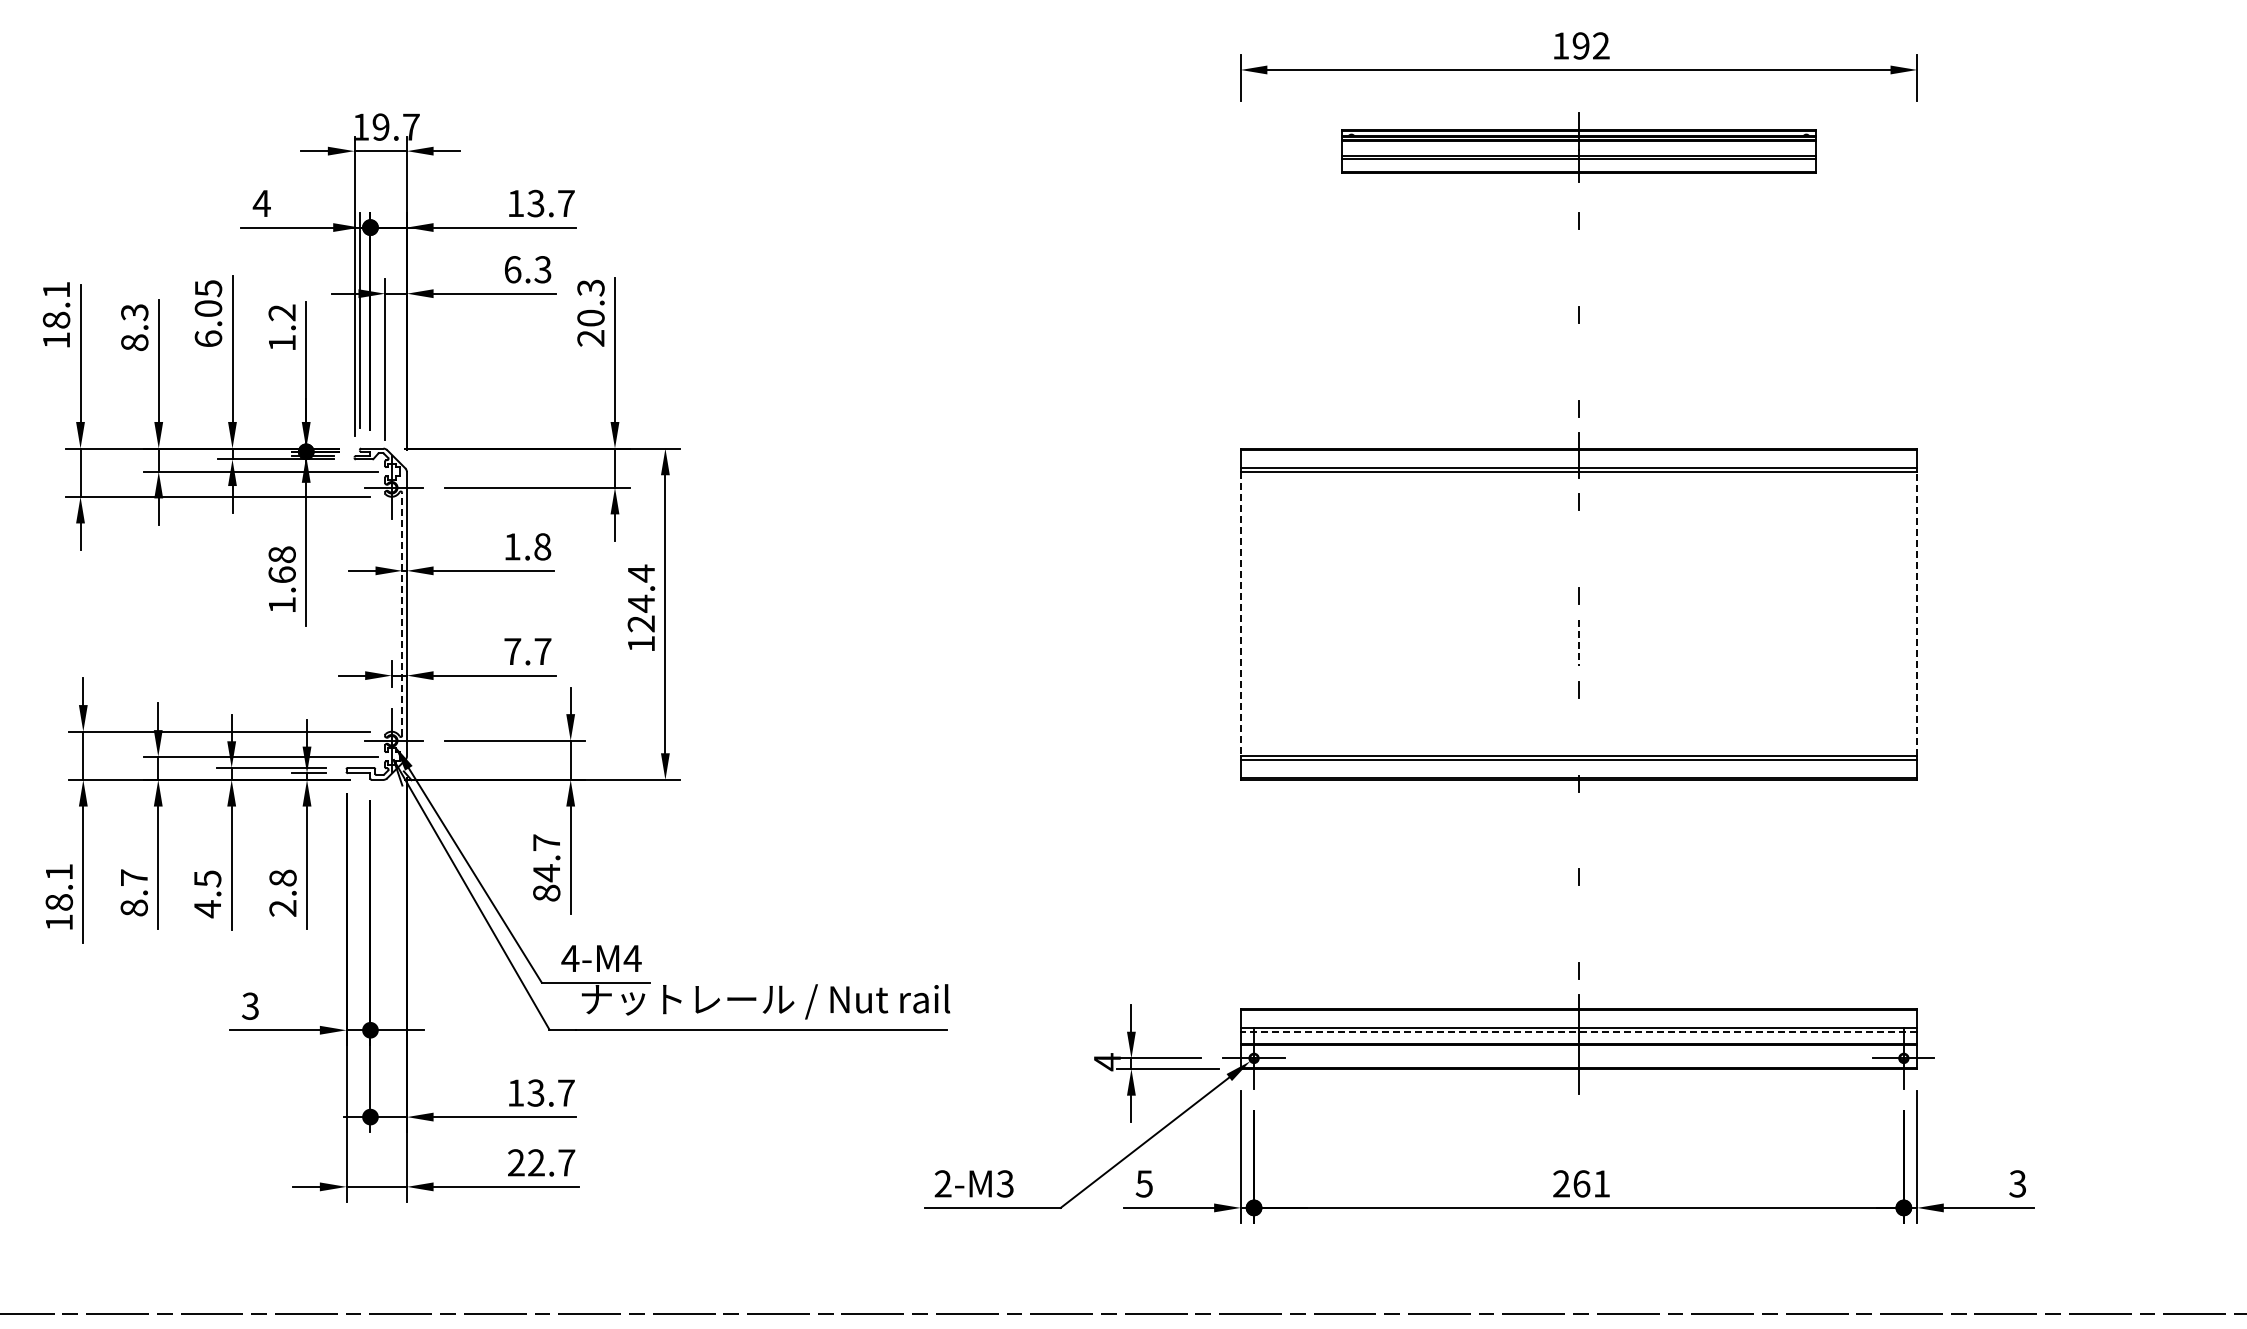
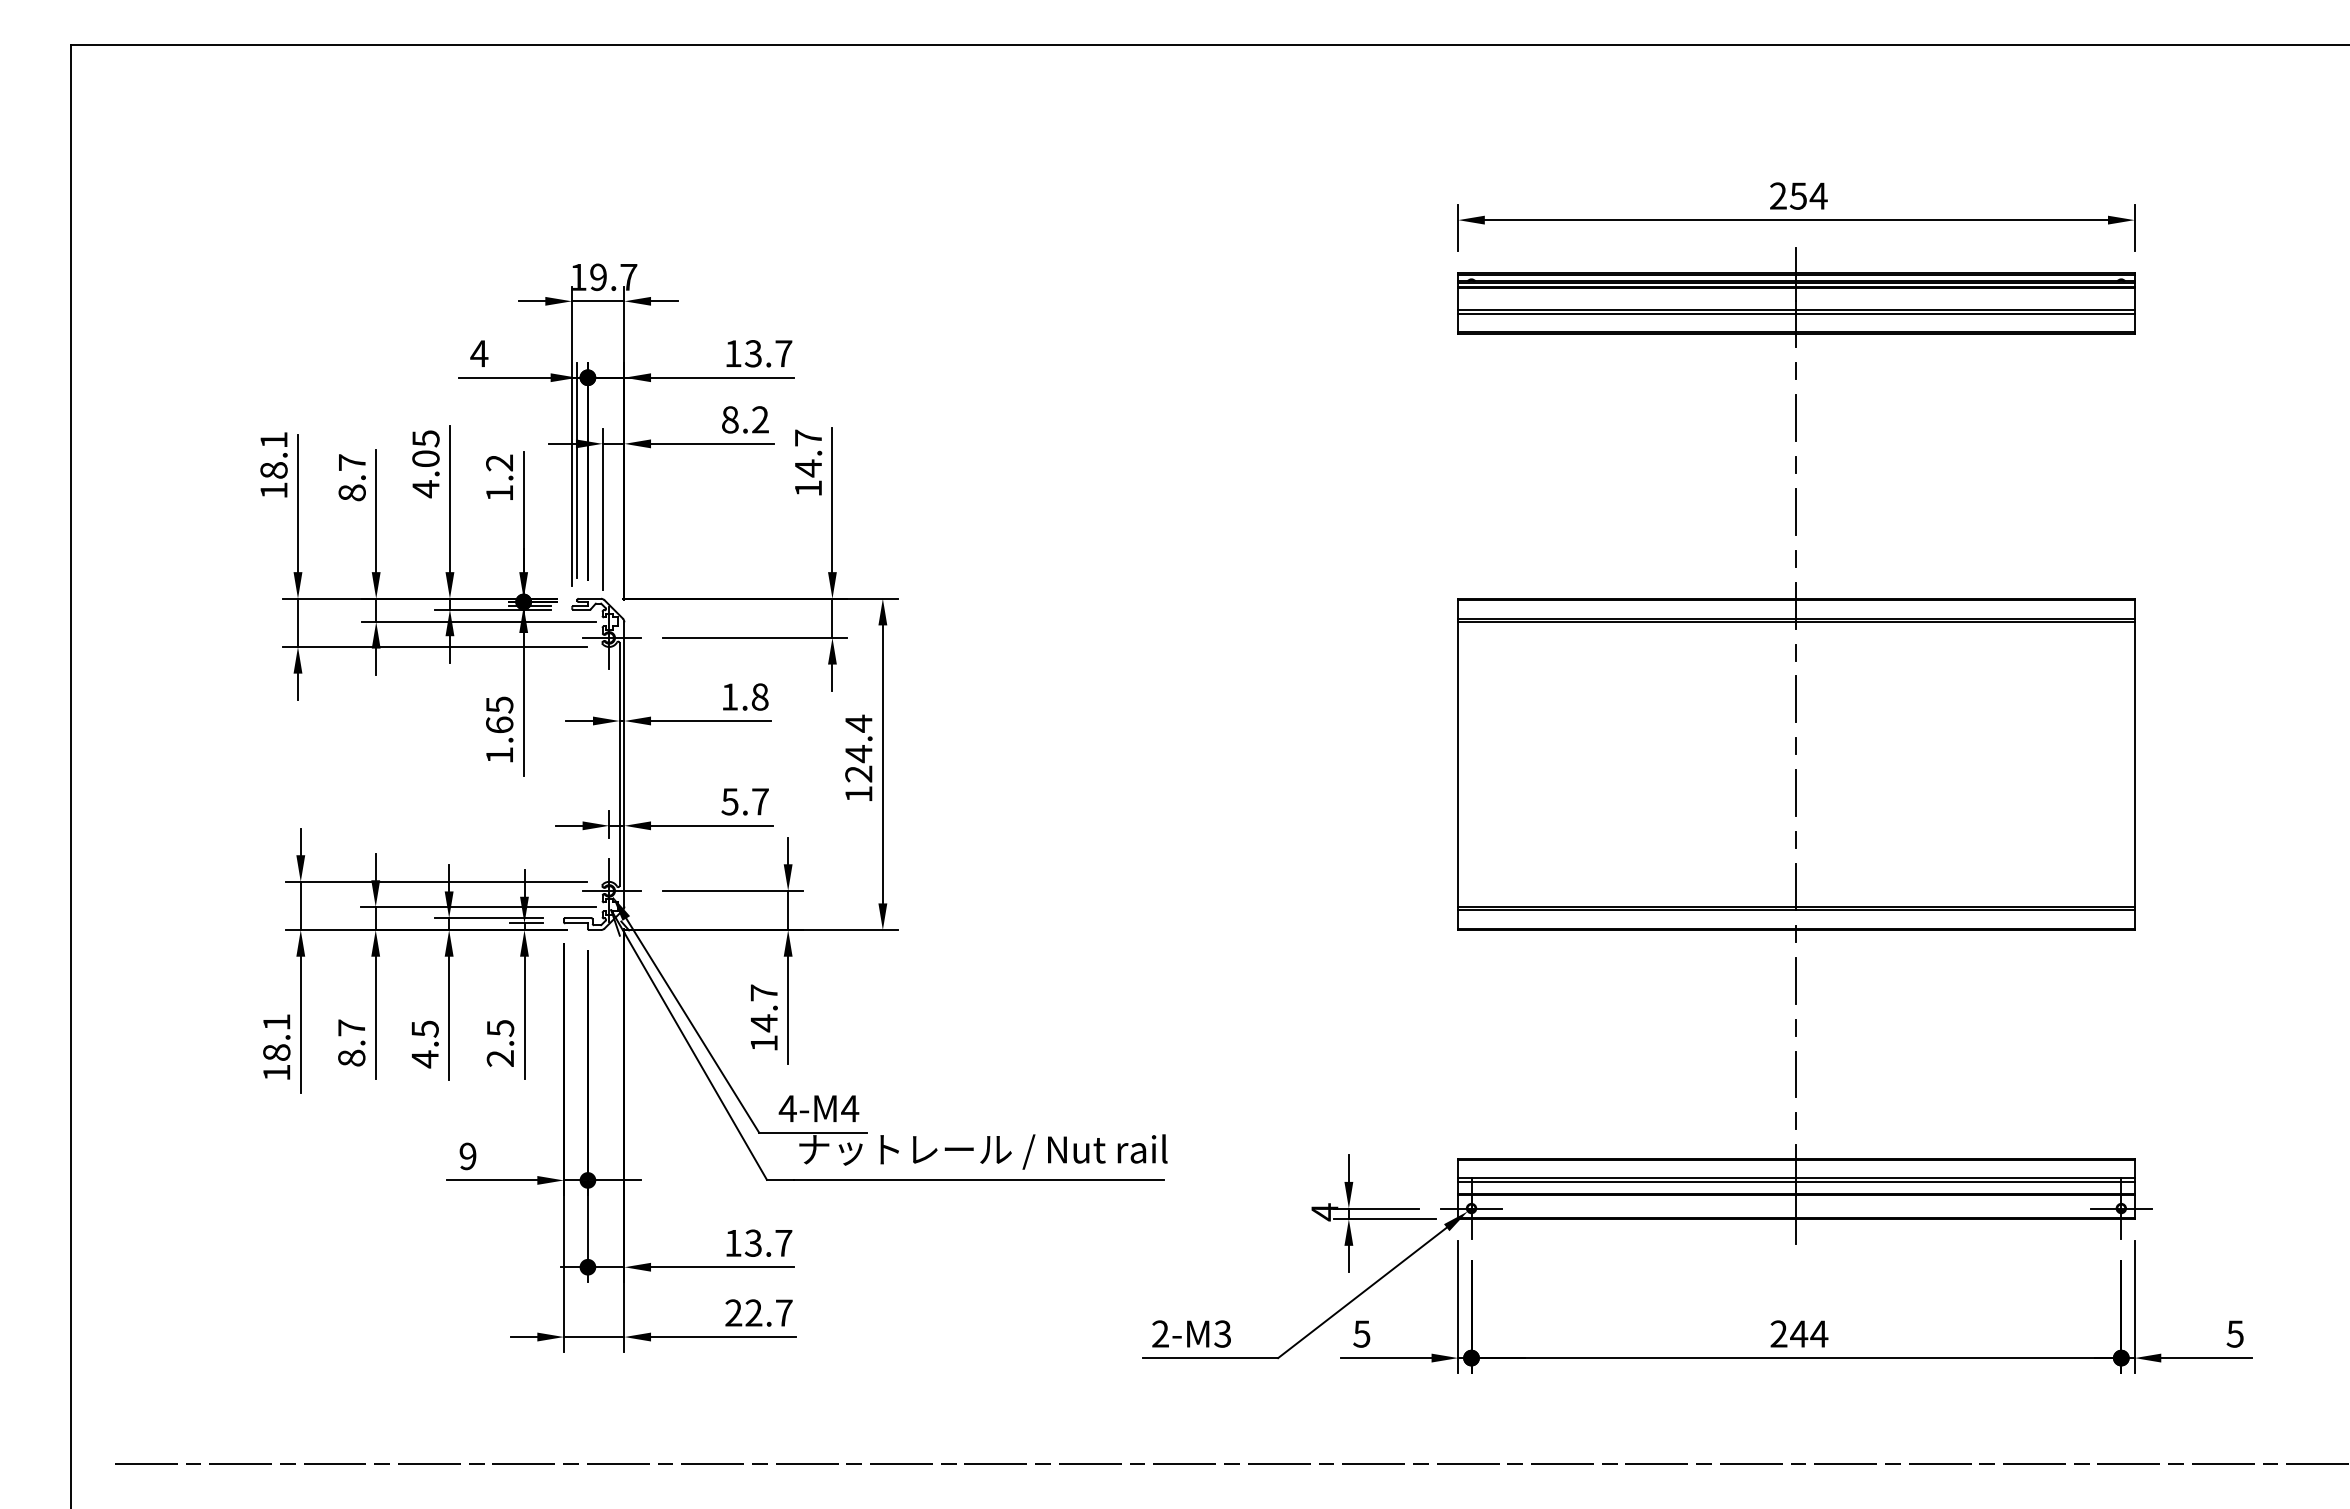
text: (1581, 45) -> (1798, 195), 192 -> 254
part: (1579, 147) -> (1796, 297), size x1.43
line: (1579, 268) -> (1796, 418), added
text: (528, 269) -> (745, 419), 6.3 -> 8.2
text: (134, 312) -> (351, 462), 8.3 -> 8.7
text: (591, 312) -> (808, 462), 20.3 -> 14.7
text: (208, 339) -> (425, 489), 6.05 -> 4.05
line: (1579, 361) -> (1796, 511), added
line: (1579, 549) -> (1796, 699), added
text: (282, 554) -> (499, 704), 1.68 -> 1.65
line: (402, 613) -> (619, 763), dashed -> solid
line: (1917, 613) -> (2134, 763), dashed -> solid
line: (1241, 614) -> (1458, 764), dashed -> solid
line: (1579, 643) -> (1796, 793), dashed -> solid
text: (512, 651) -> (729, 801), 7.7 -> 5.7
line: (1579, 736) -> (1796, 886), added
line: (1579, 830) -> (1796, 980), added
text: (283, 878) -> (500, 1028), 2.8 -> 2.5
text: (546, 893) -> (763, 1043), 84.7 -> 14.7
line: (1579, 924) -> (1796, 1074), added
text: (250, 1006) -> (467, 1156), 3 -> 9
line: (1578, 1032) -> (1795, 1182), dashed -> solid
text: (1592, 1183) -> (1809, 1333), 261 -> 244
text: (2018, 1183) -> (2235, 1333), 3 -> 5

